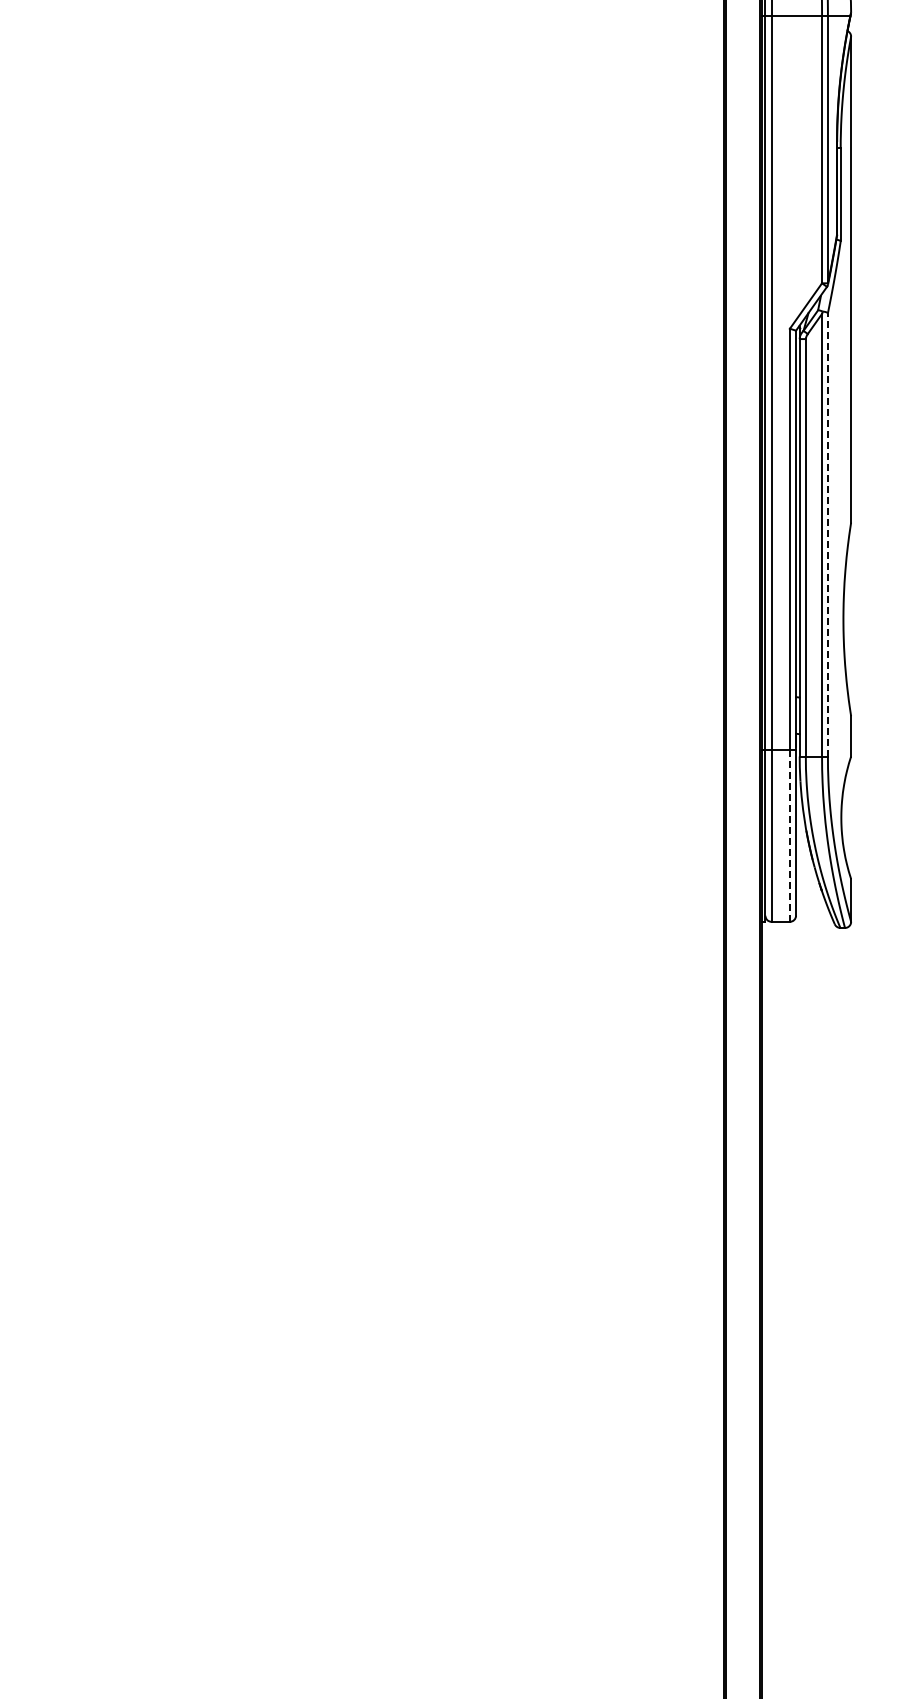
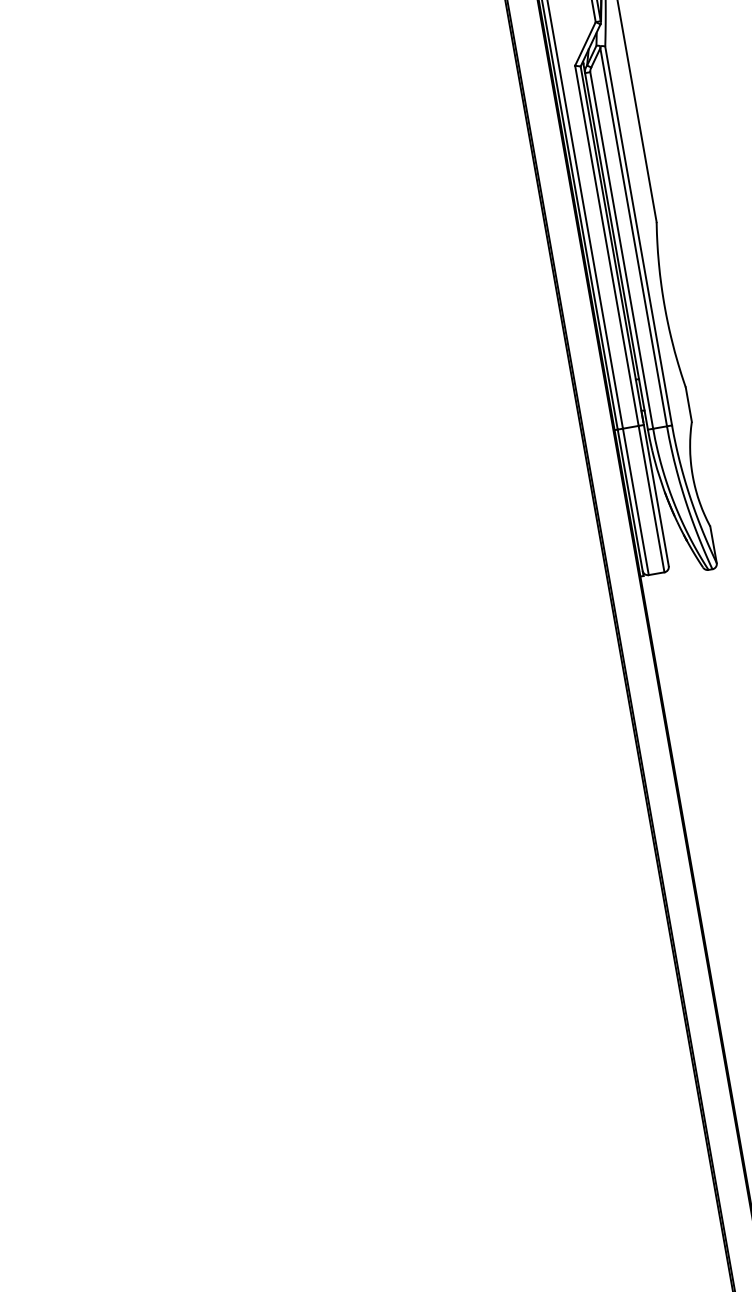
line: (827, 534) -> (638, 235), dashed -> solid
line: (789, 836) -> (651, 499), dashed -> solid

